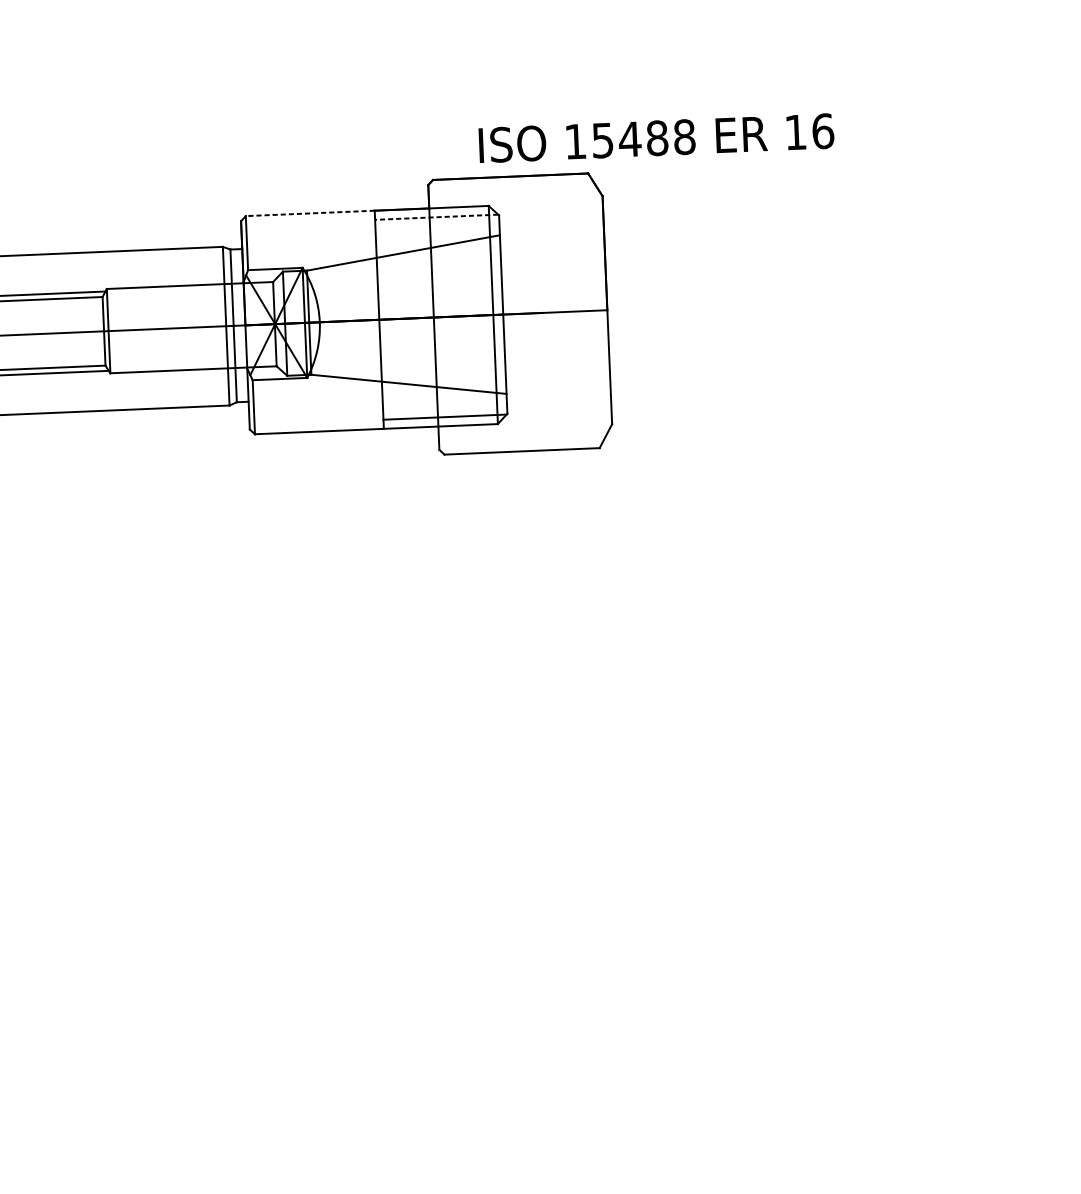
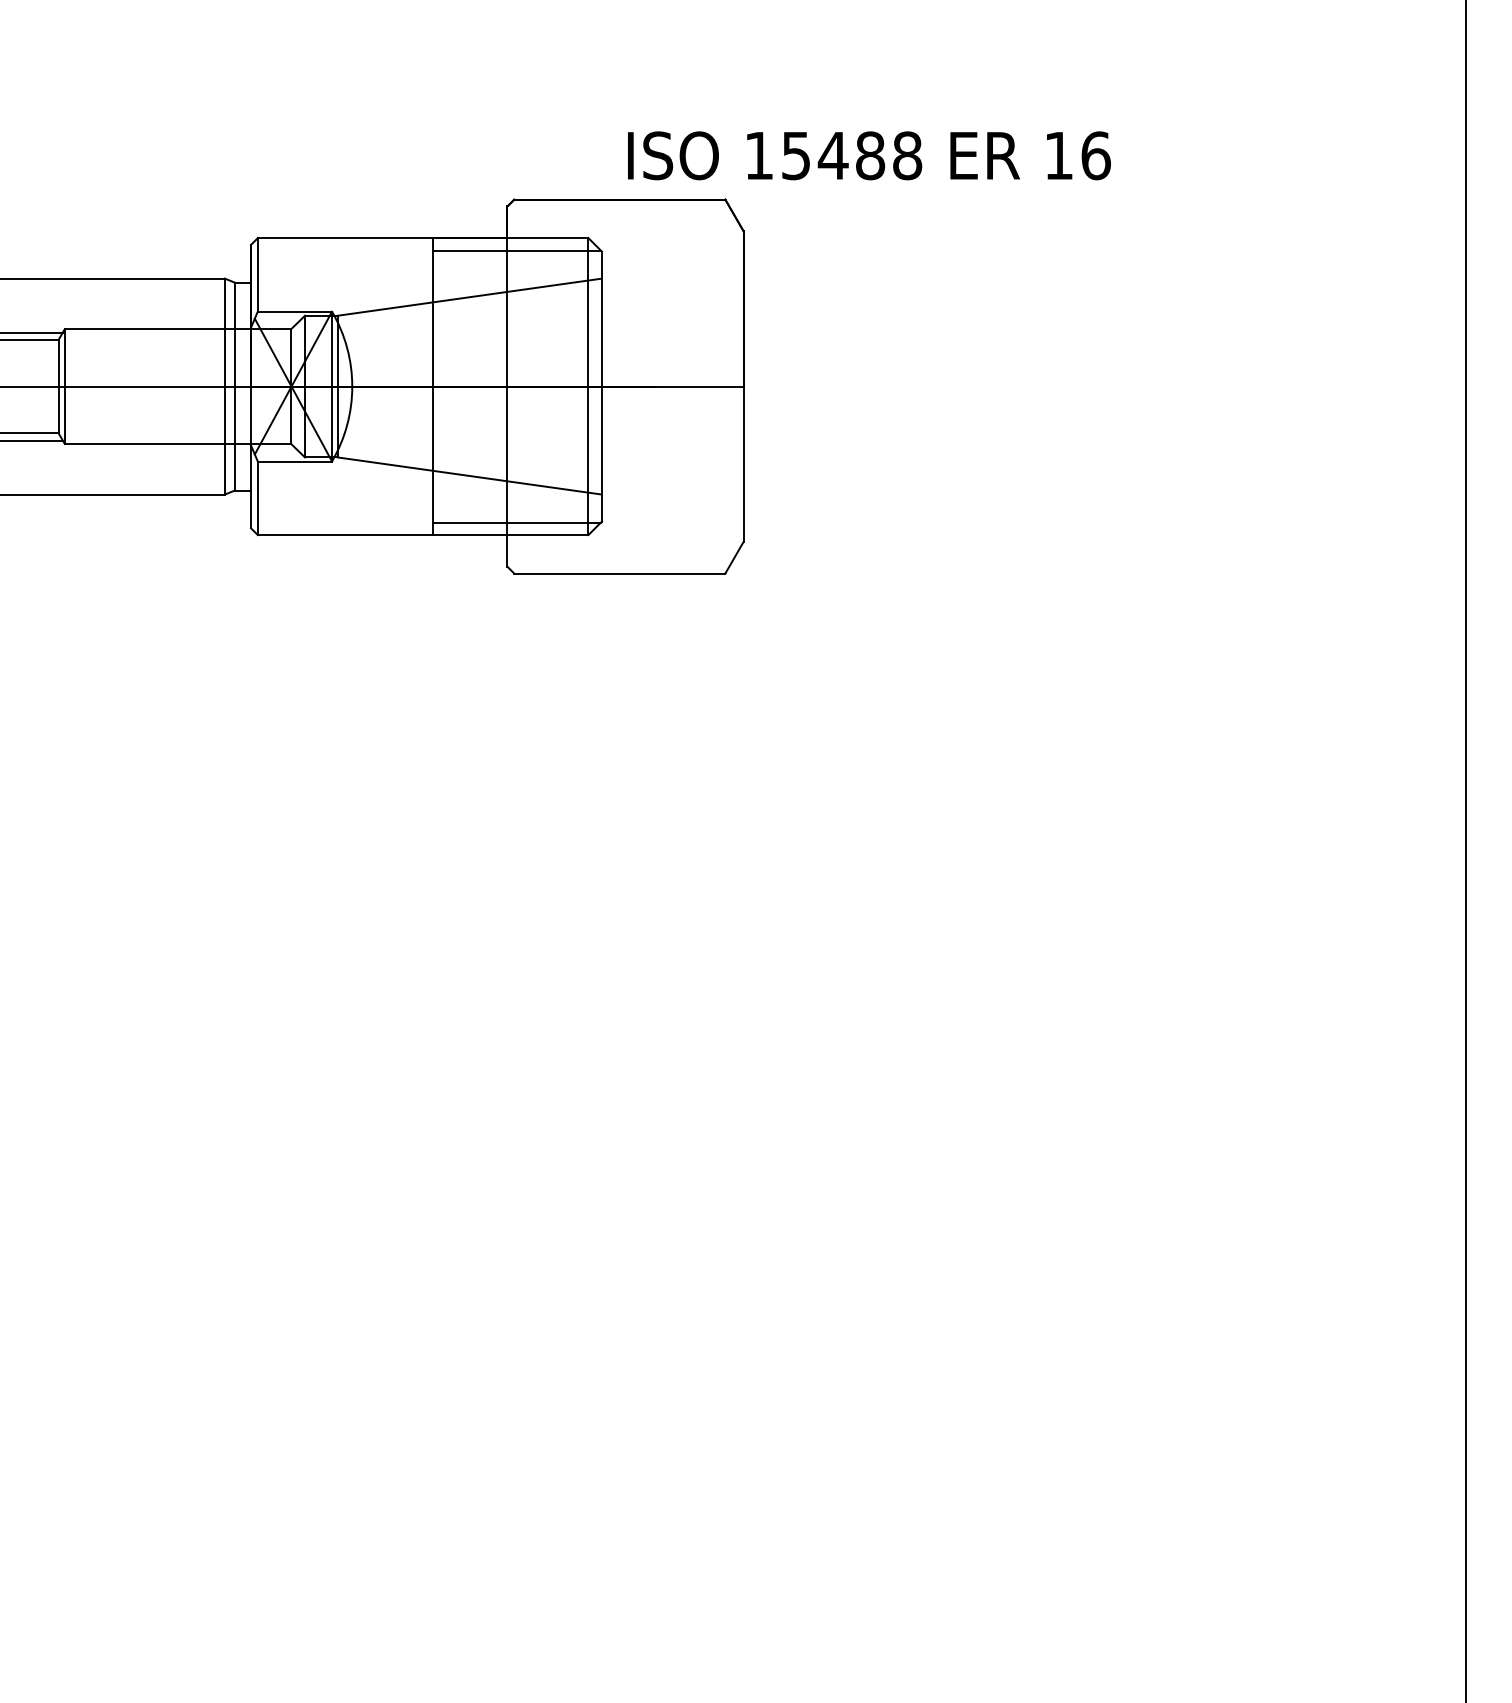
text: (656, 138) -> (869, 155), moved
line: (310, 213) -> (345, 238), dashed -> solid
line: (437, 217) -> (517, 250), dashed -> solid

